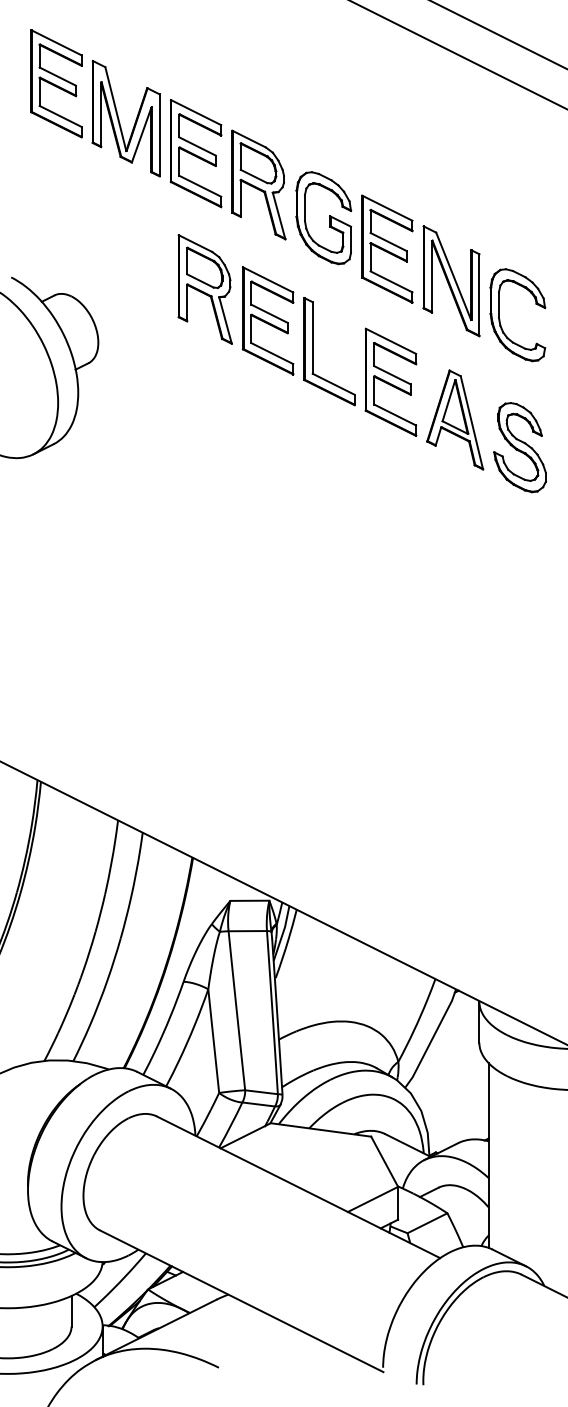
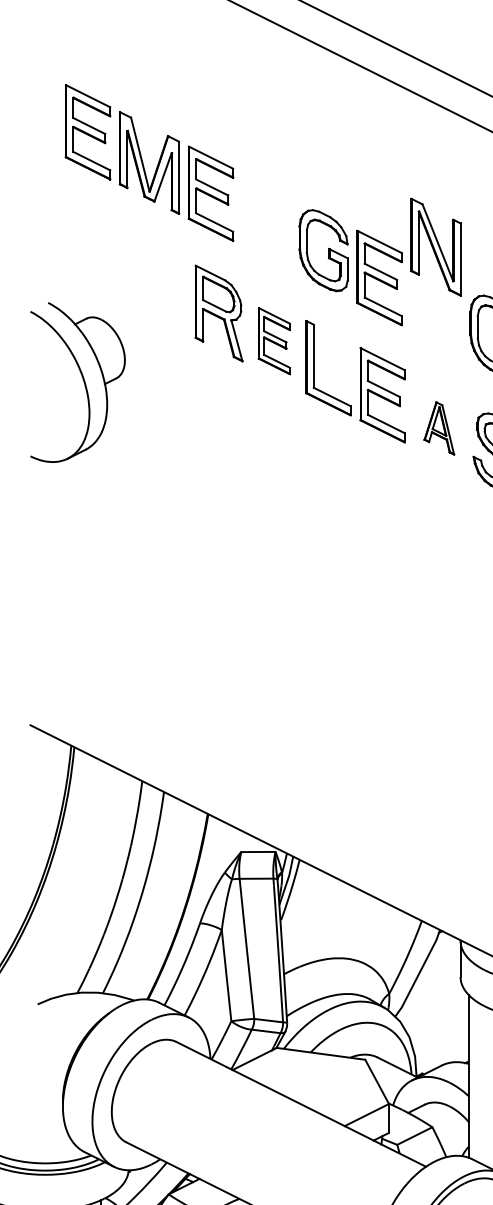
part: (258, 184) -> (265, 221), removed
part: (451, 281) -> (436, 247), moved
part: (267, 320) -> (273, 340), size x0.7
part: (455, 419) -> (439, 428), size x0.6

